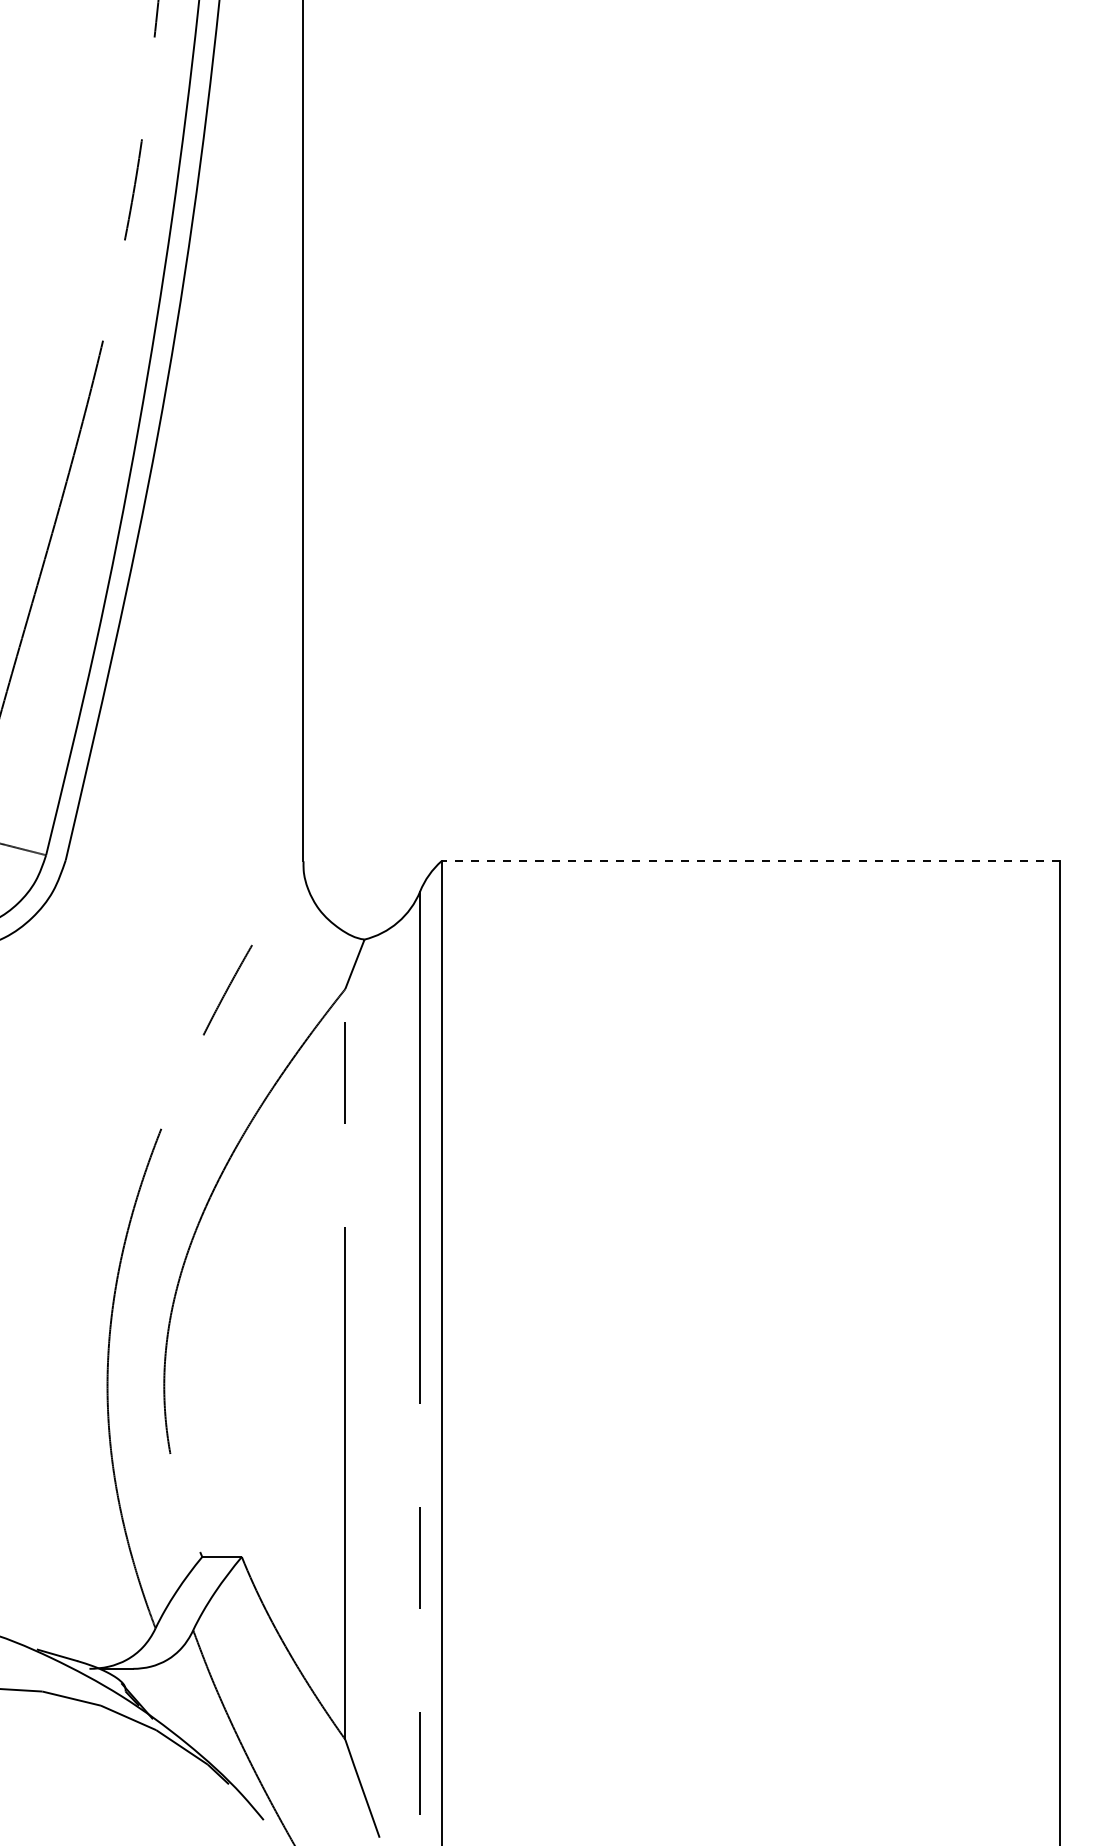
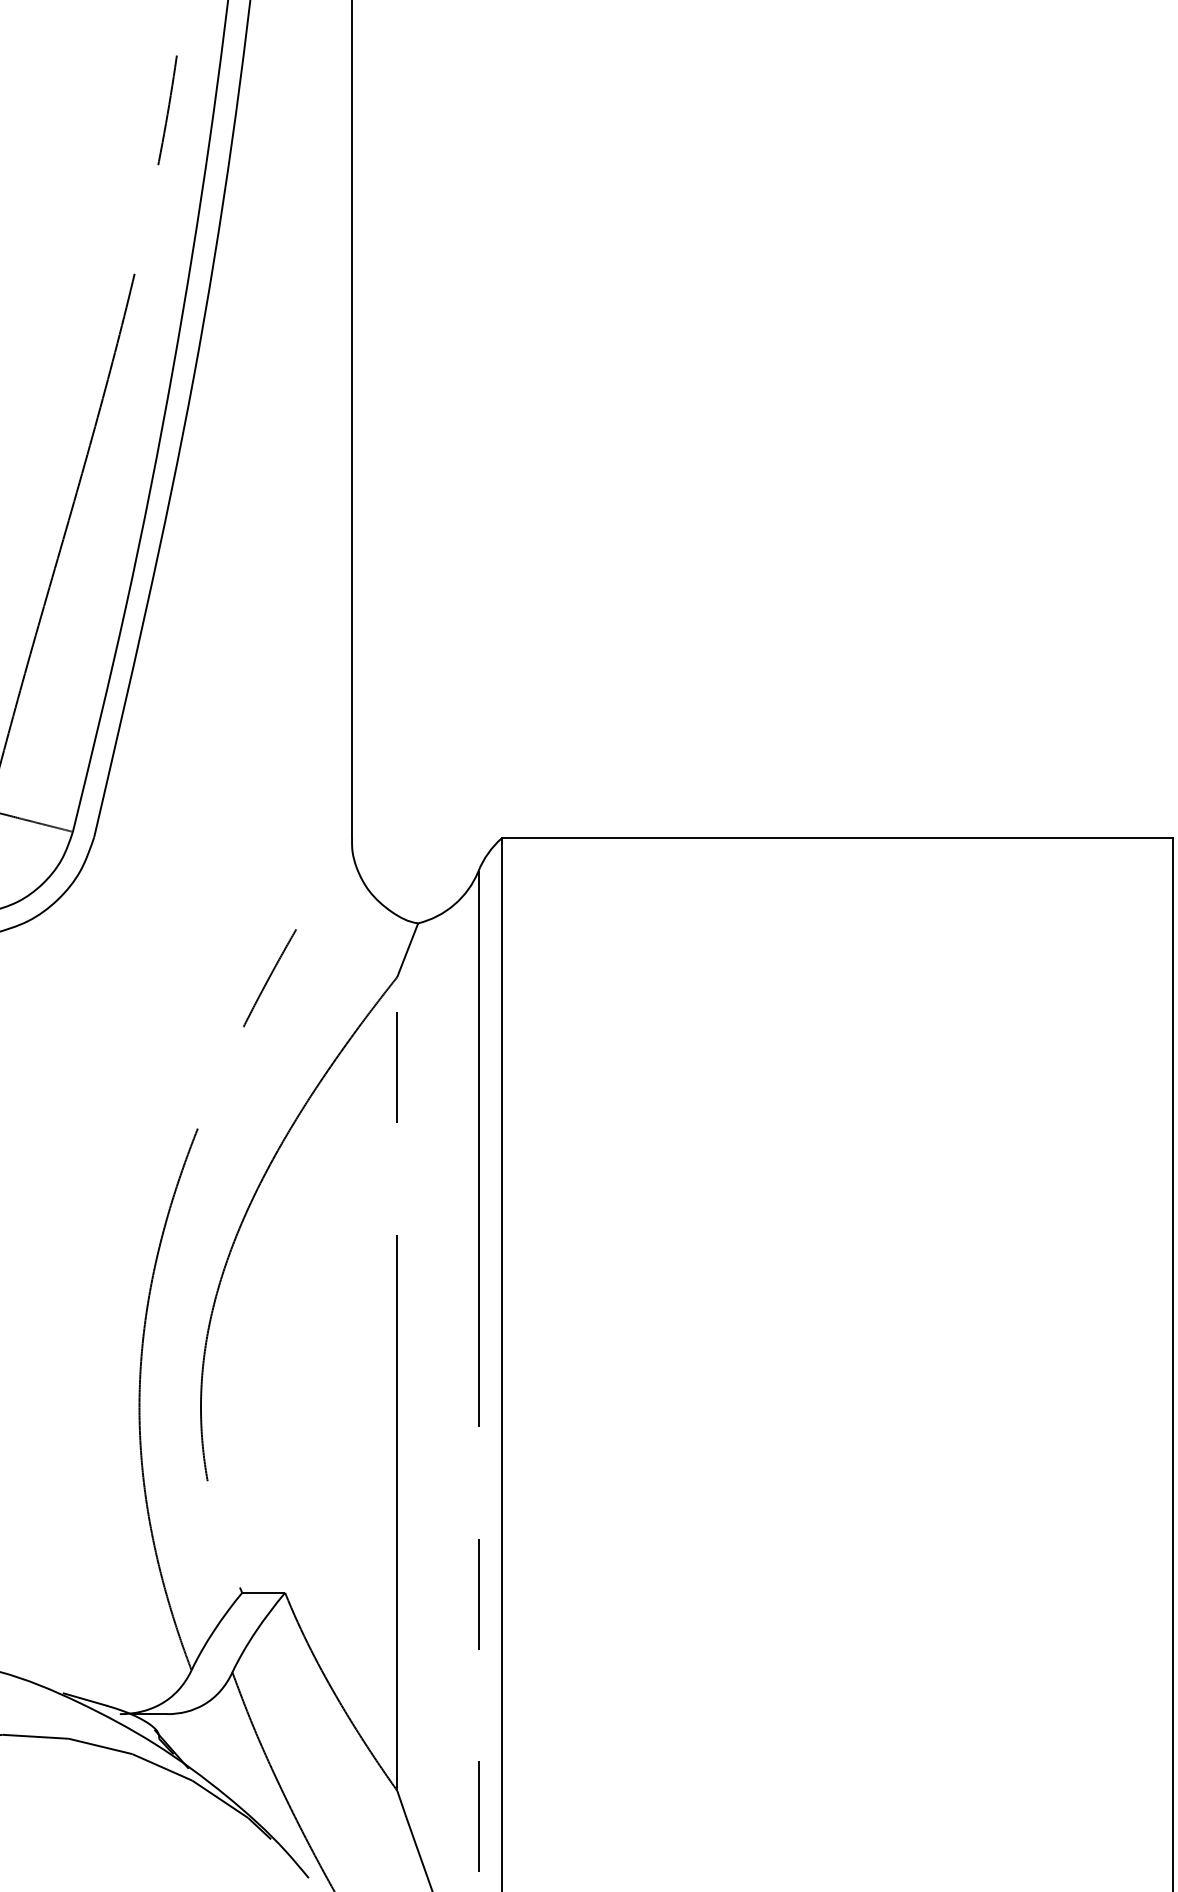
line: (750, 861) -> (836, 838), dashed -> solid

